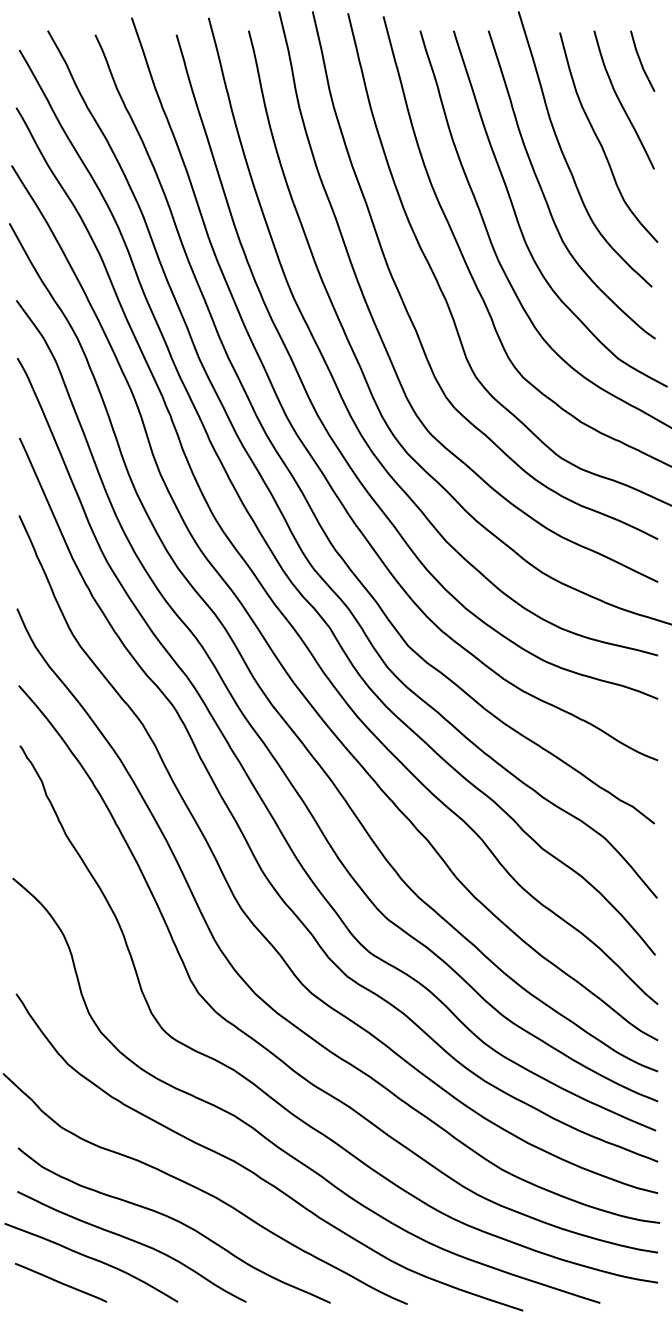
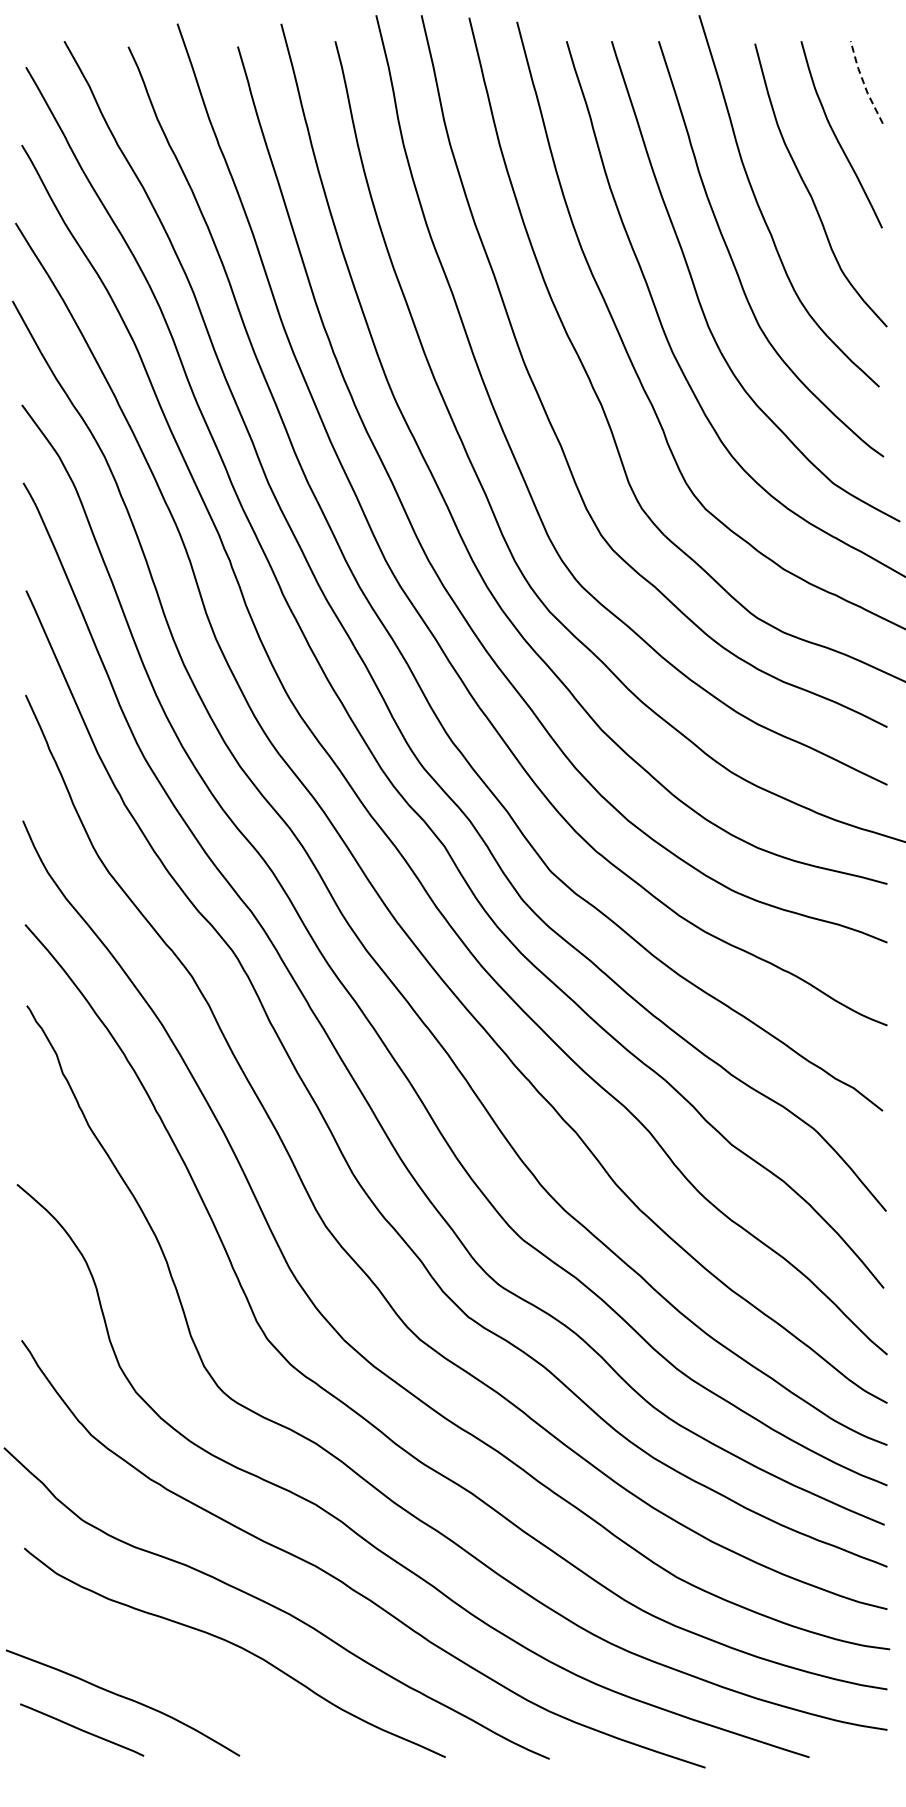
line: (641, 62) -> (864, 83), solid -> dashed
curve: (133, 1241) -> (179, 1674), removed

